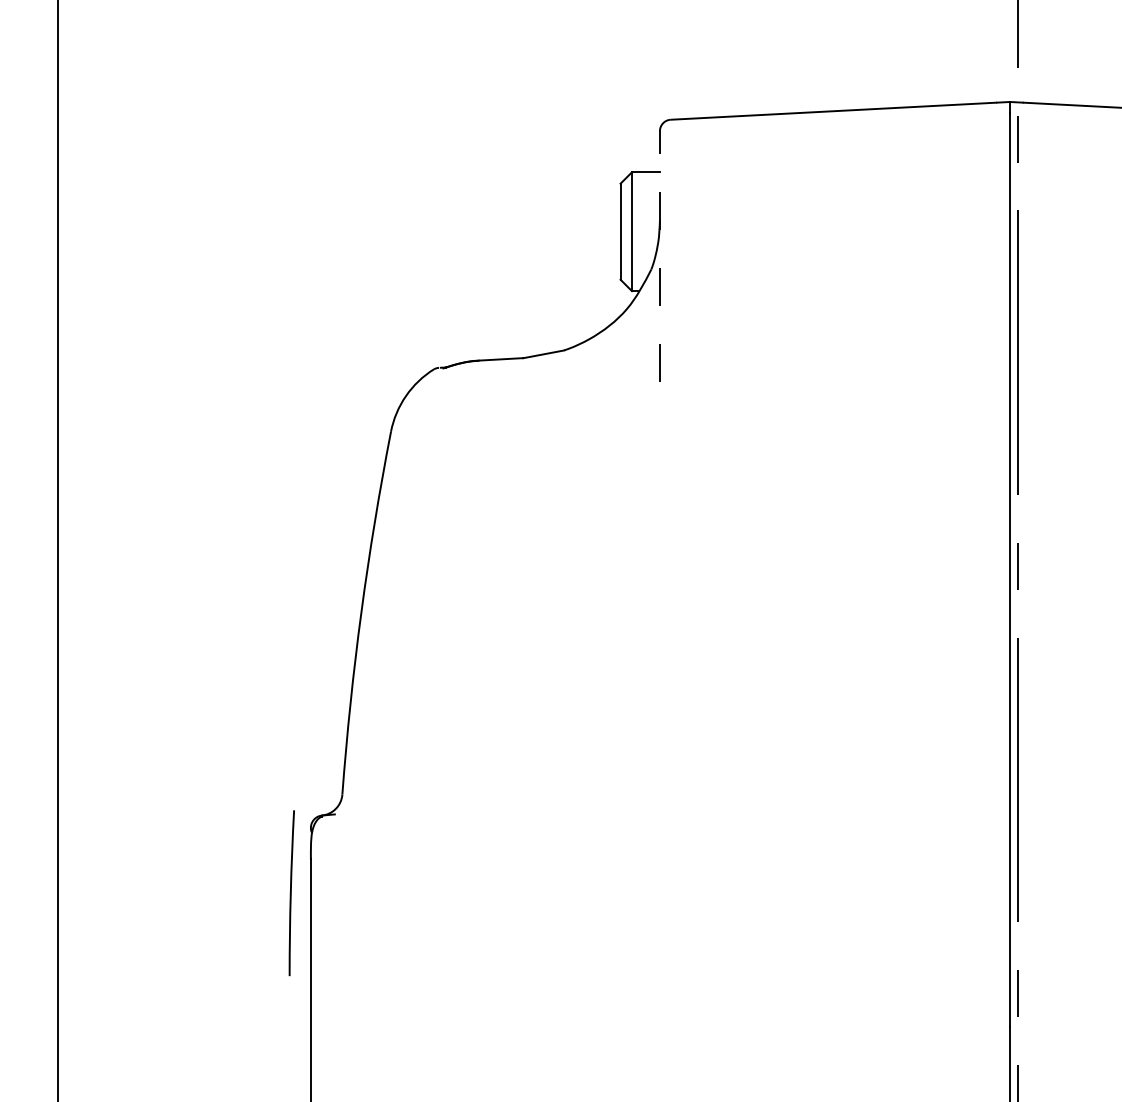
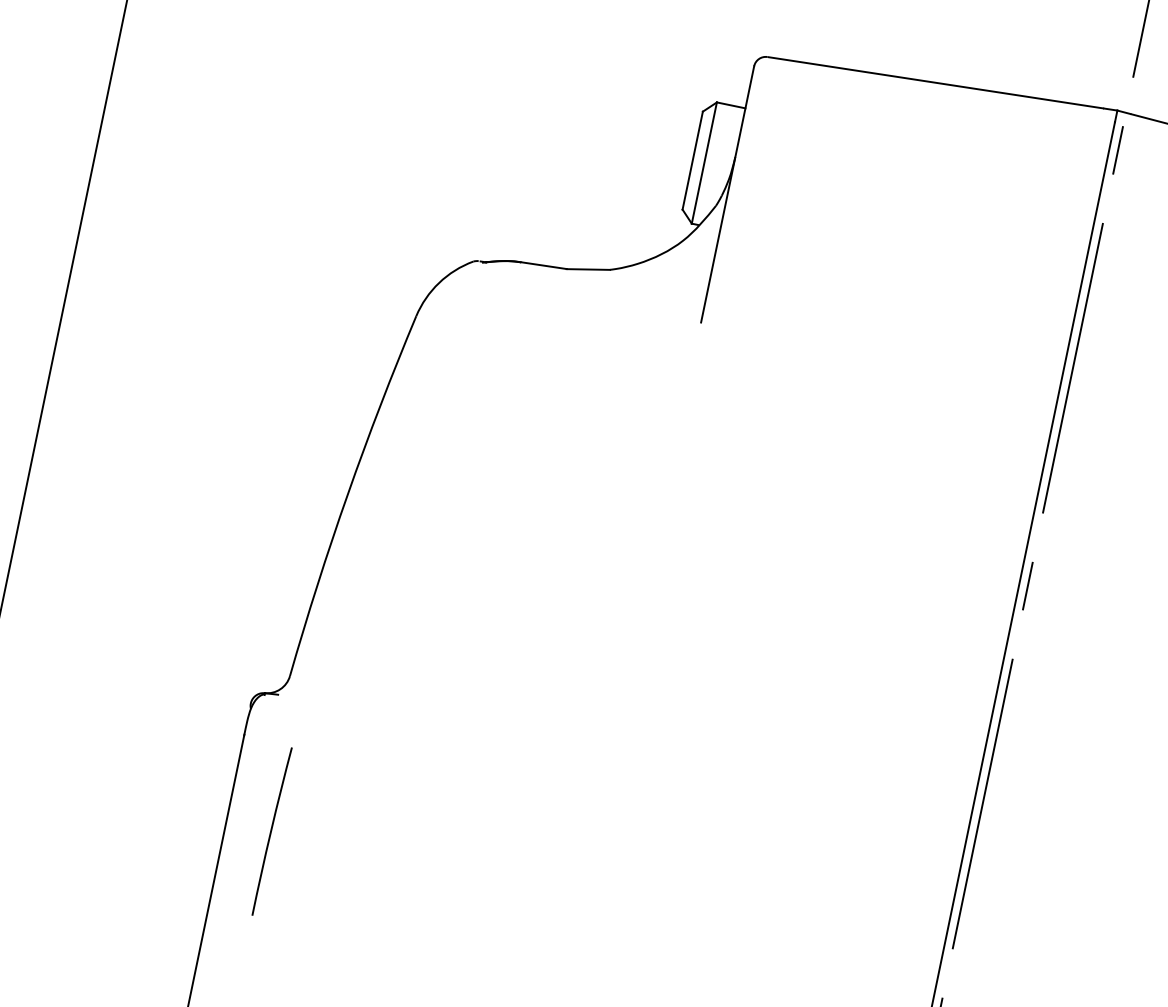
line: (659, 256) -> (727, 194), dashed -> solid
line: (291, 893) -> (271, 831), moved

